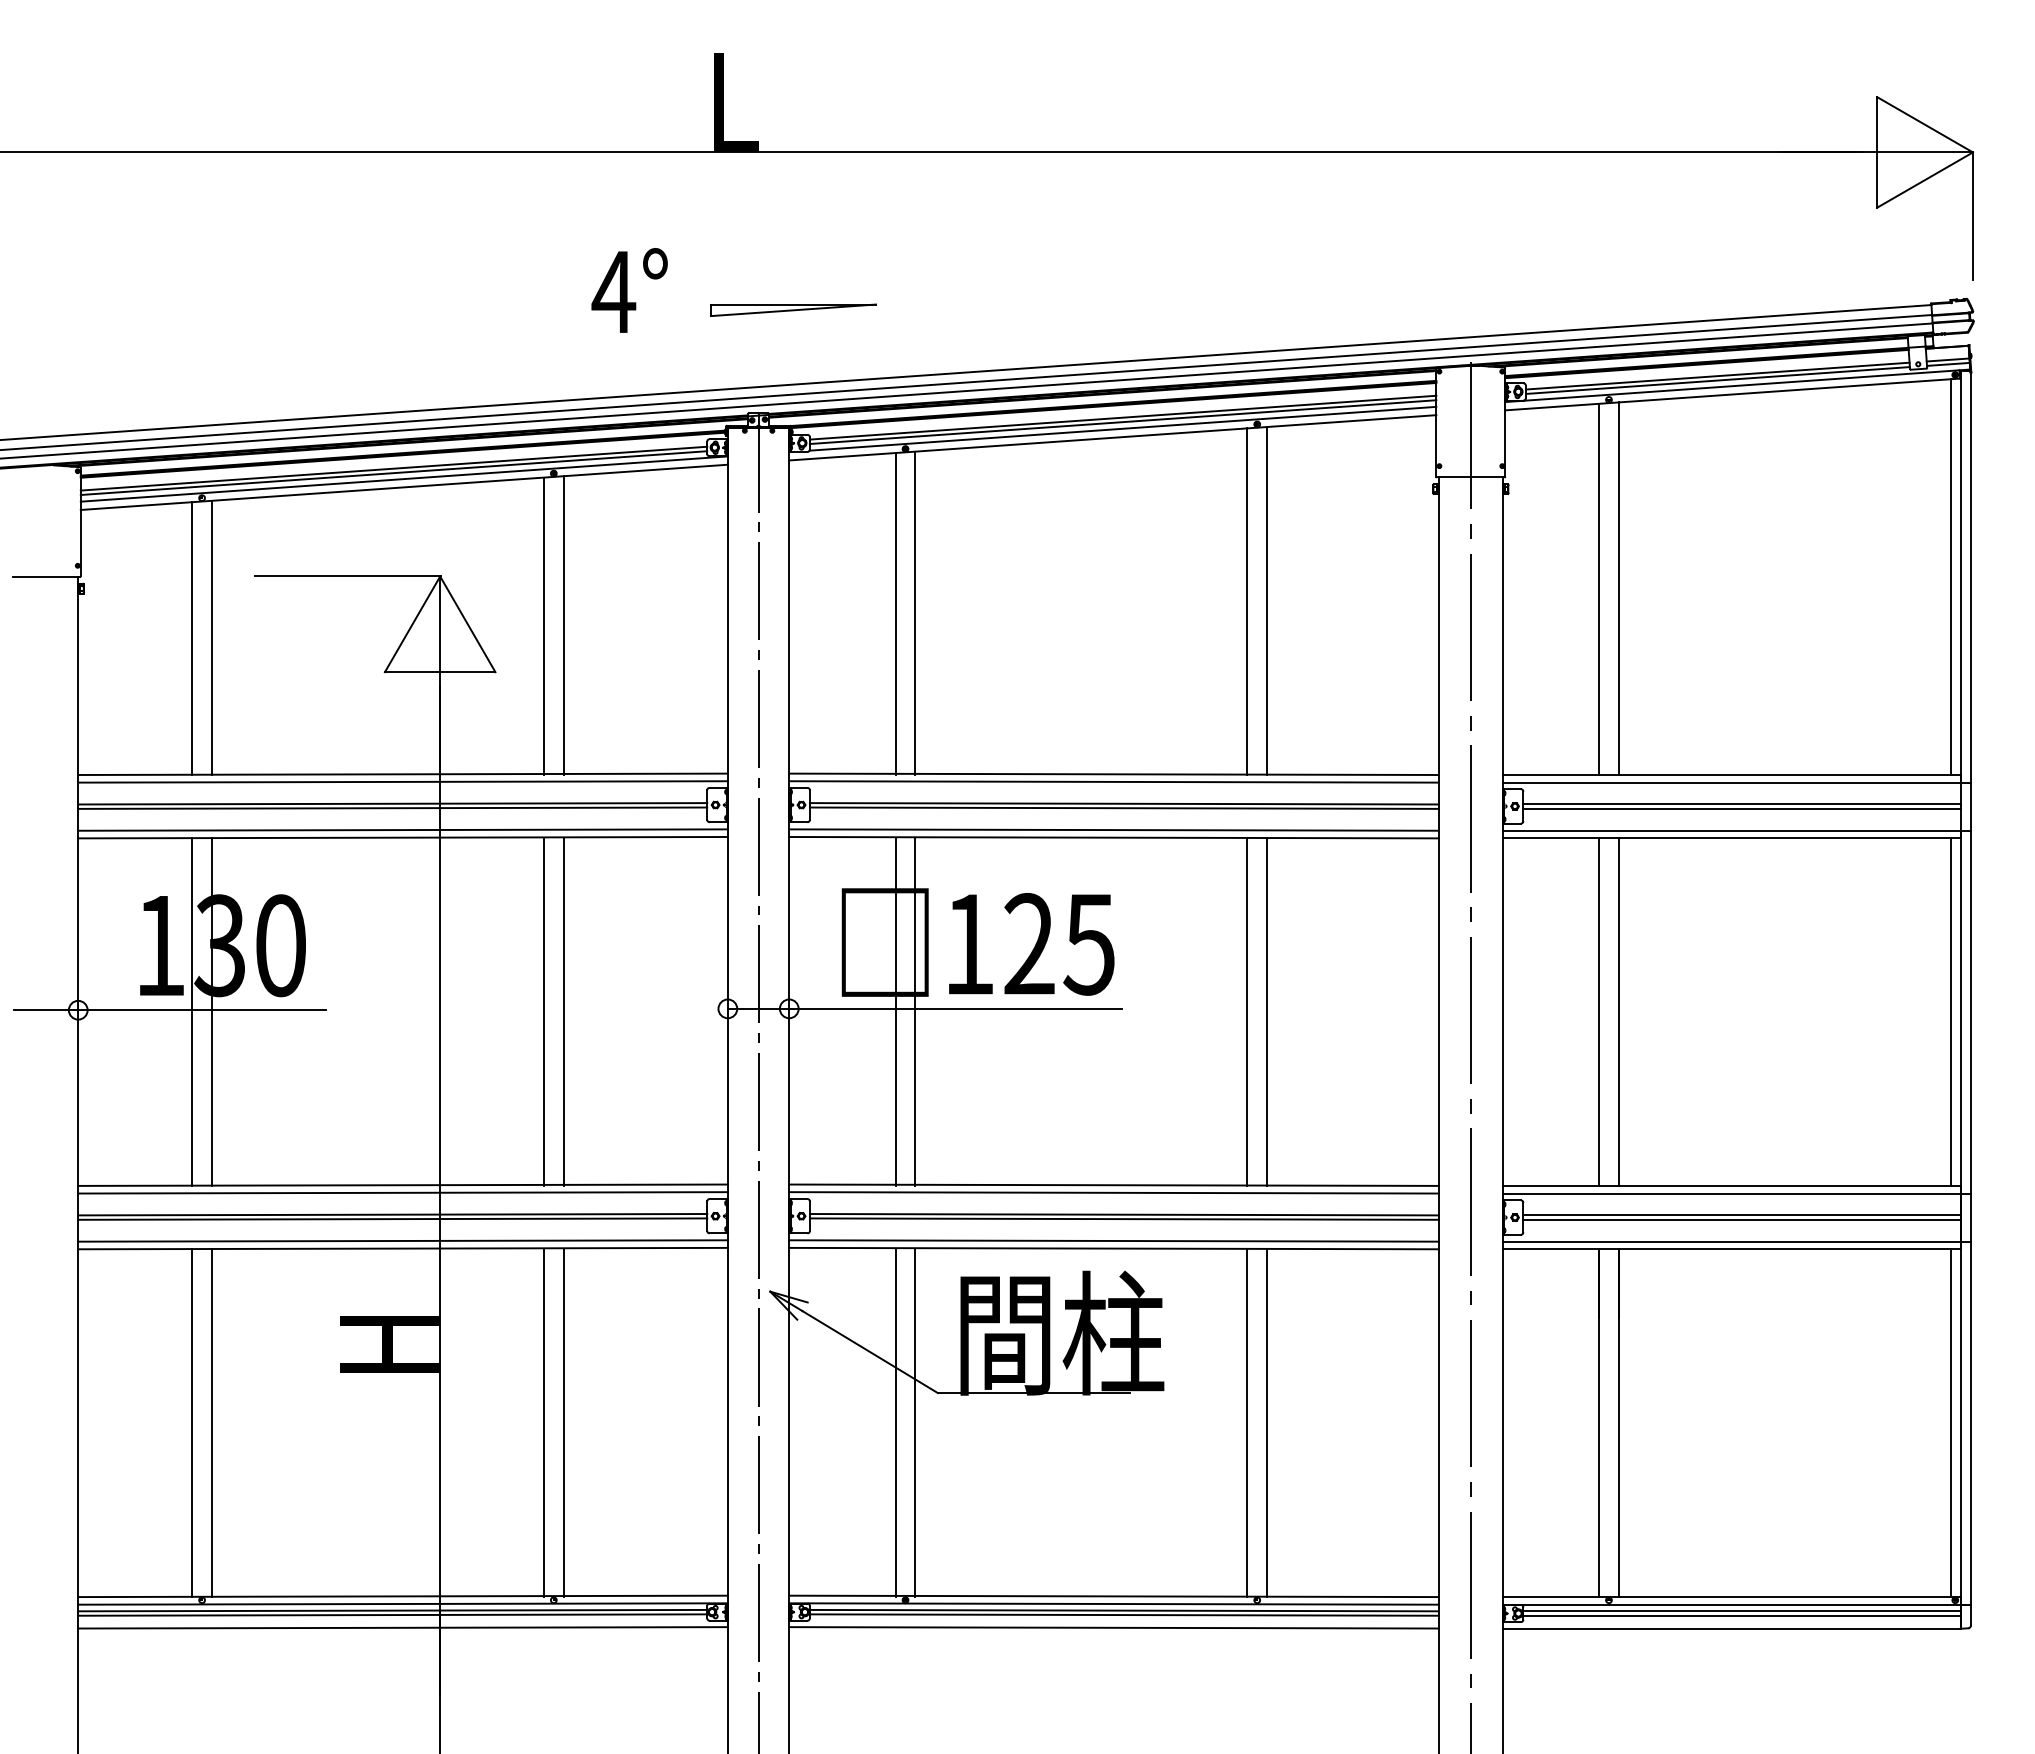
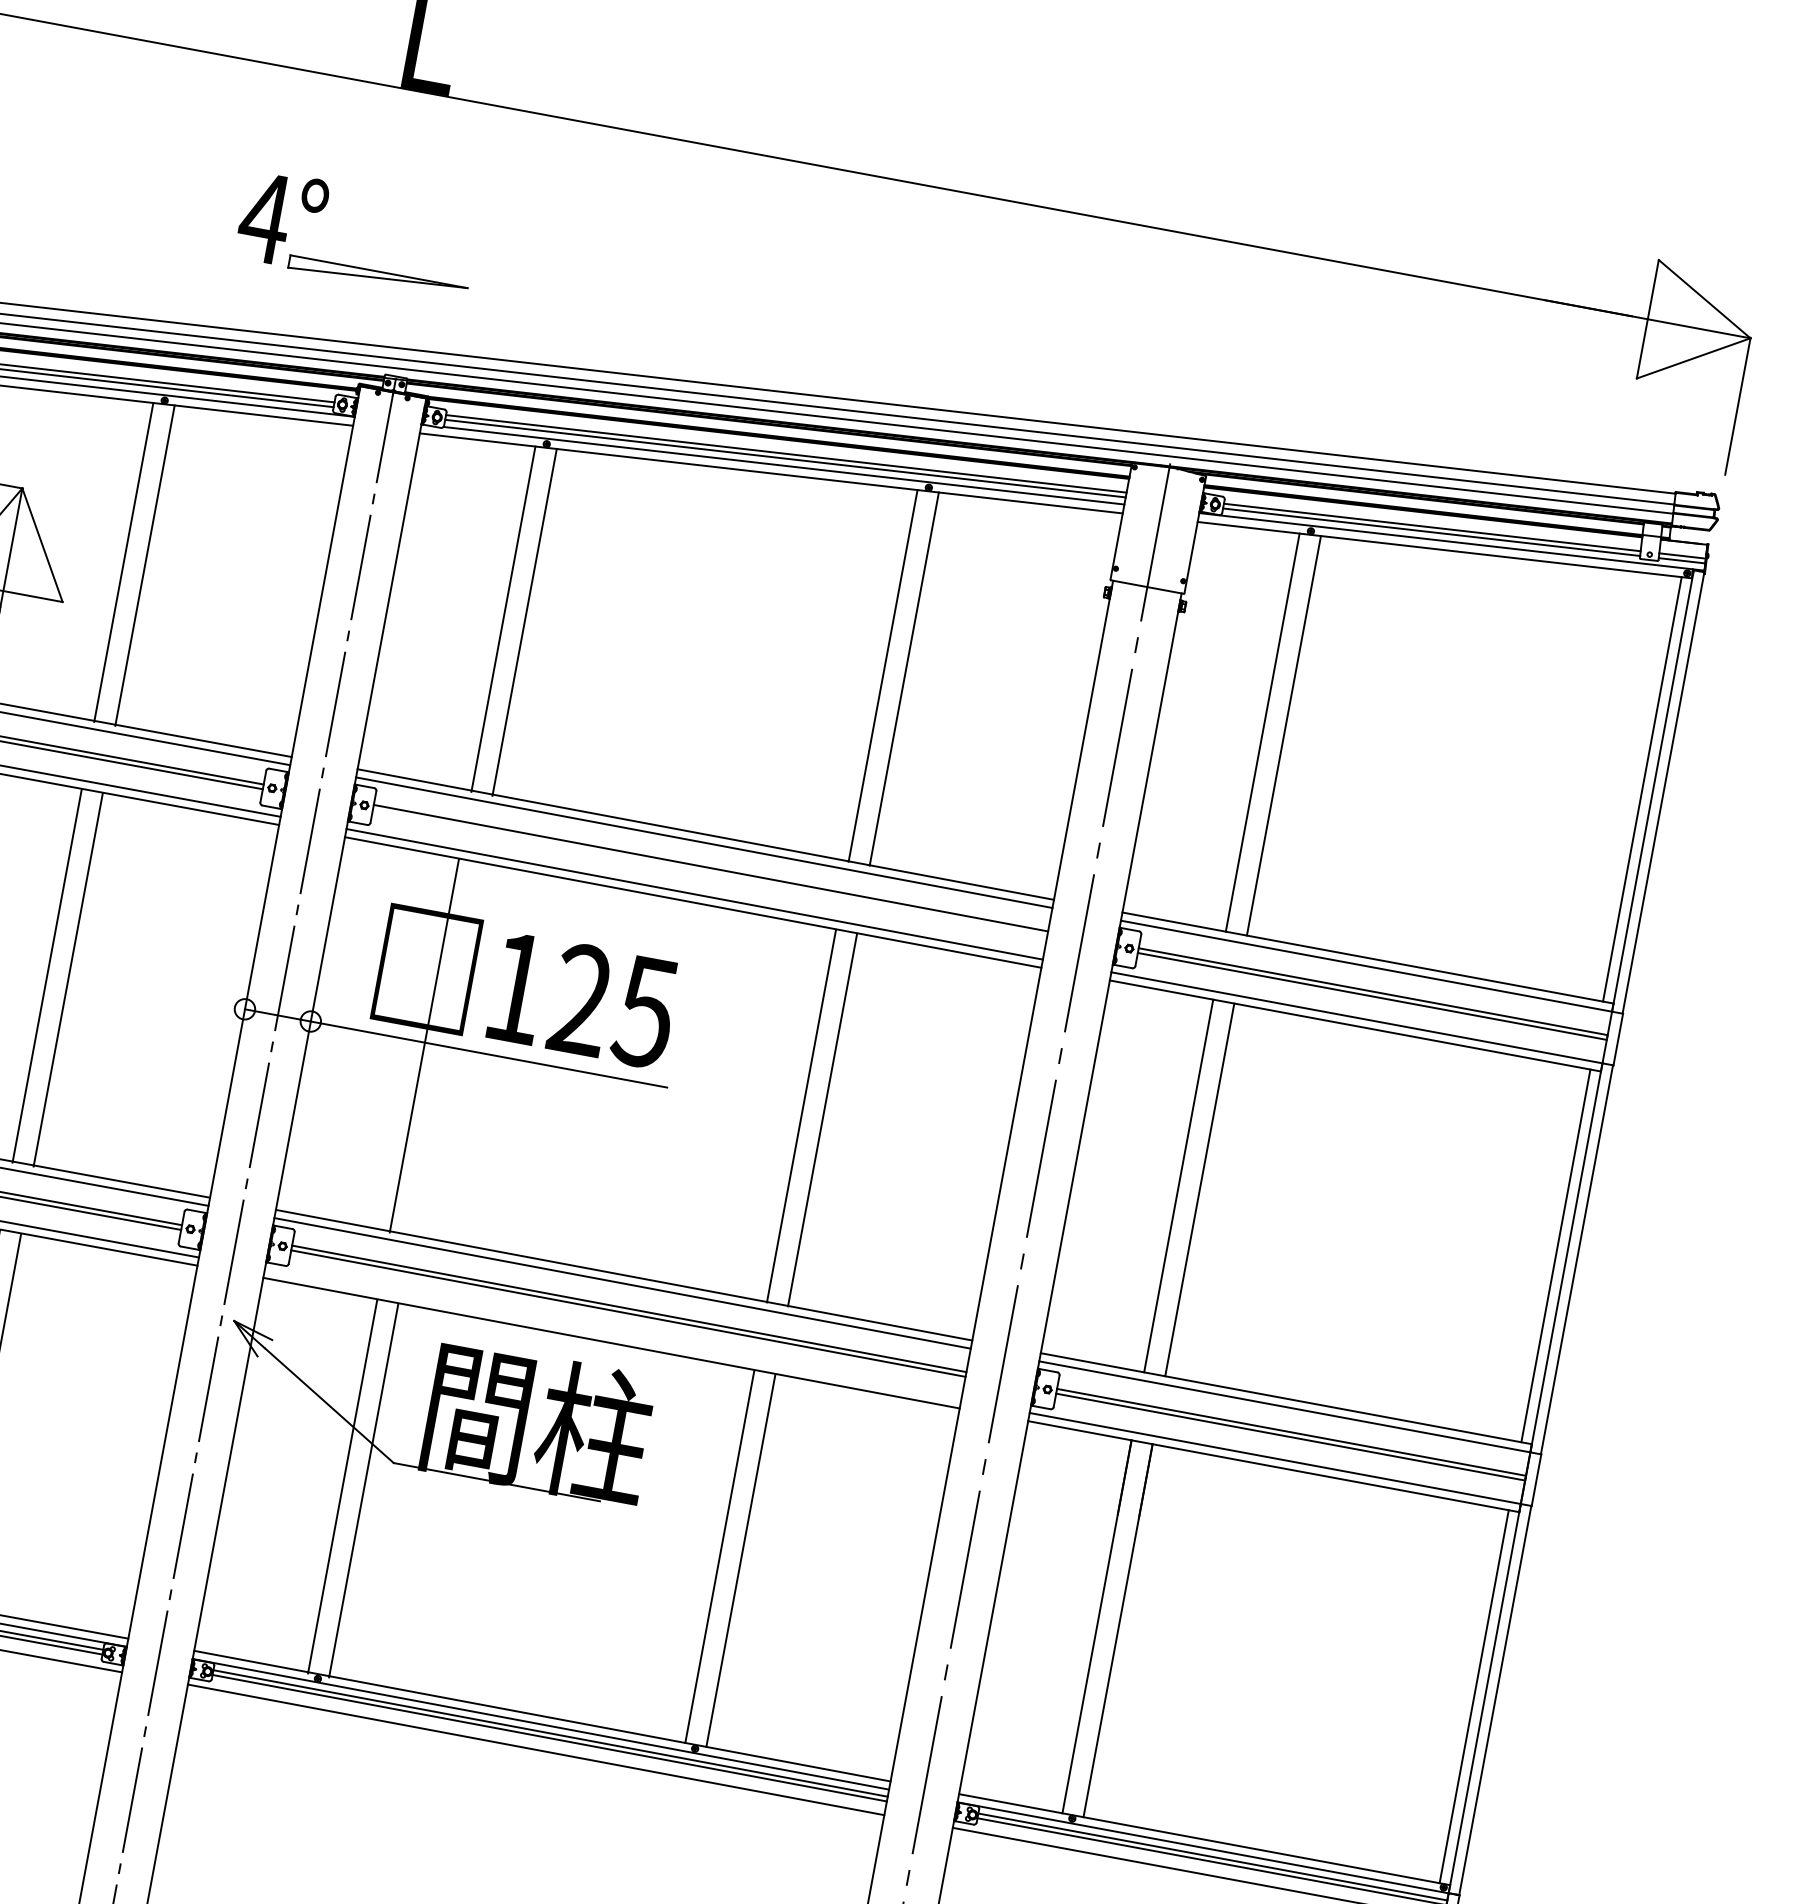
part: (793, 309) -> (378, 277), moved
line: (1123, 807) -> (709, 871), removed
line: (915, 1011) -> (445, 1049), removed
line: (1113, 1240) -> (612, 1334), removed

